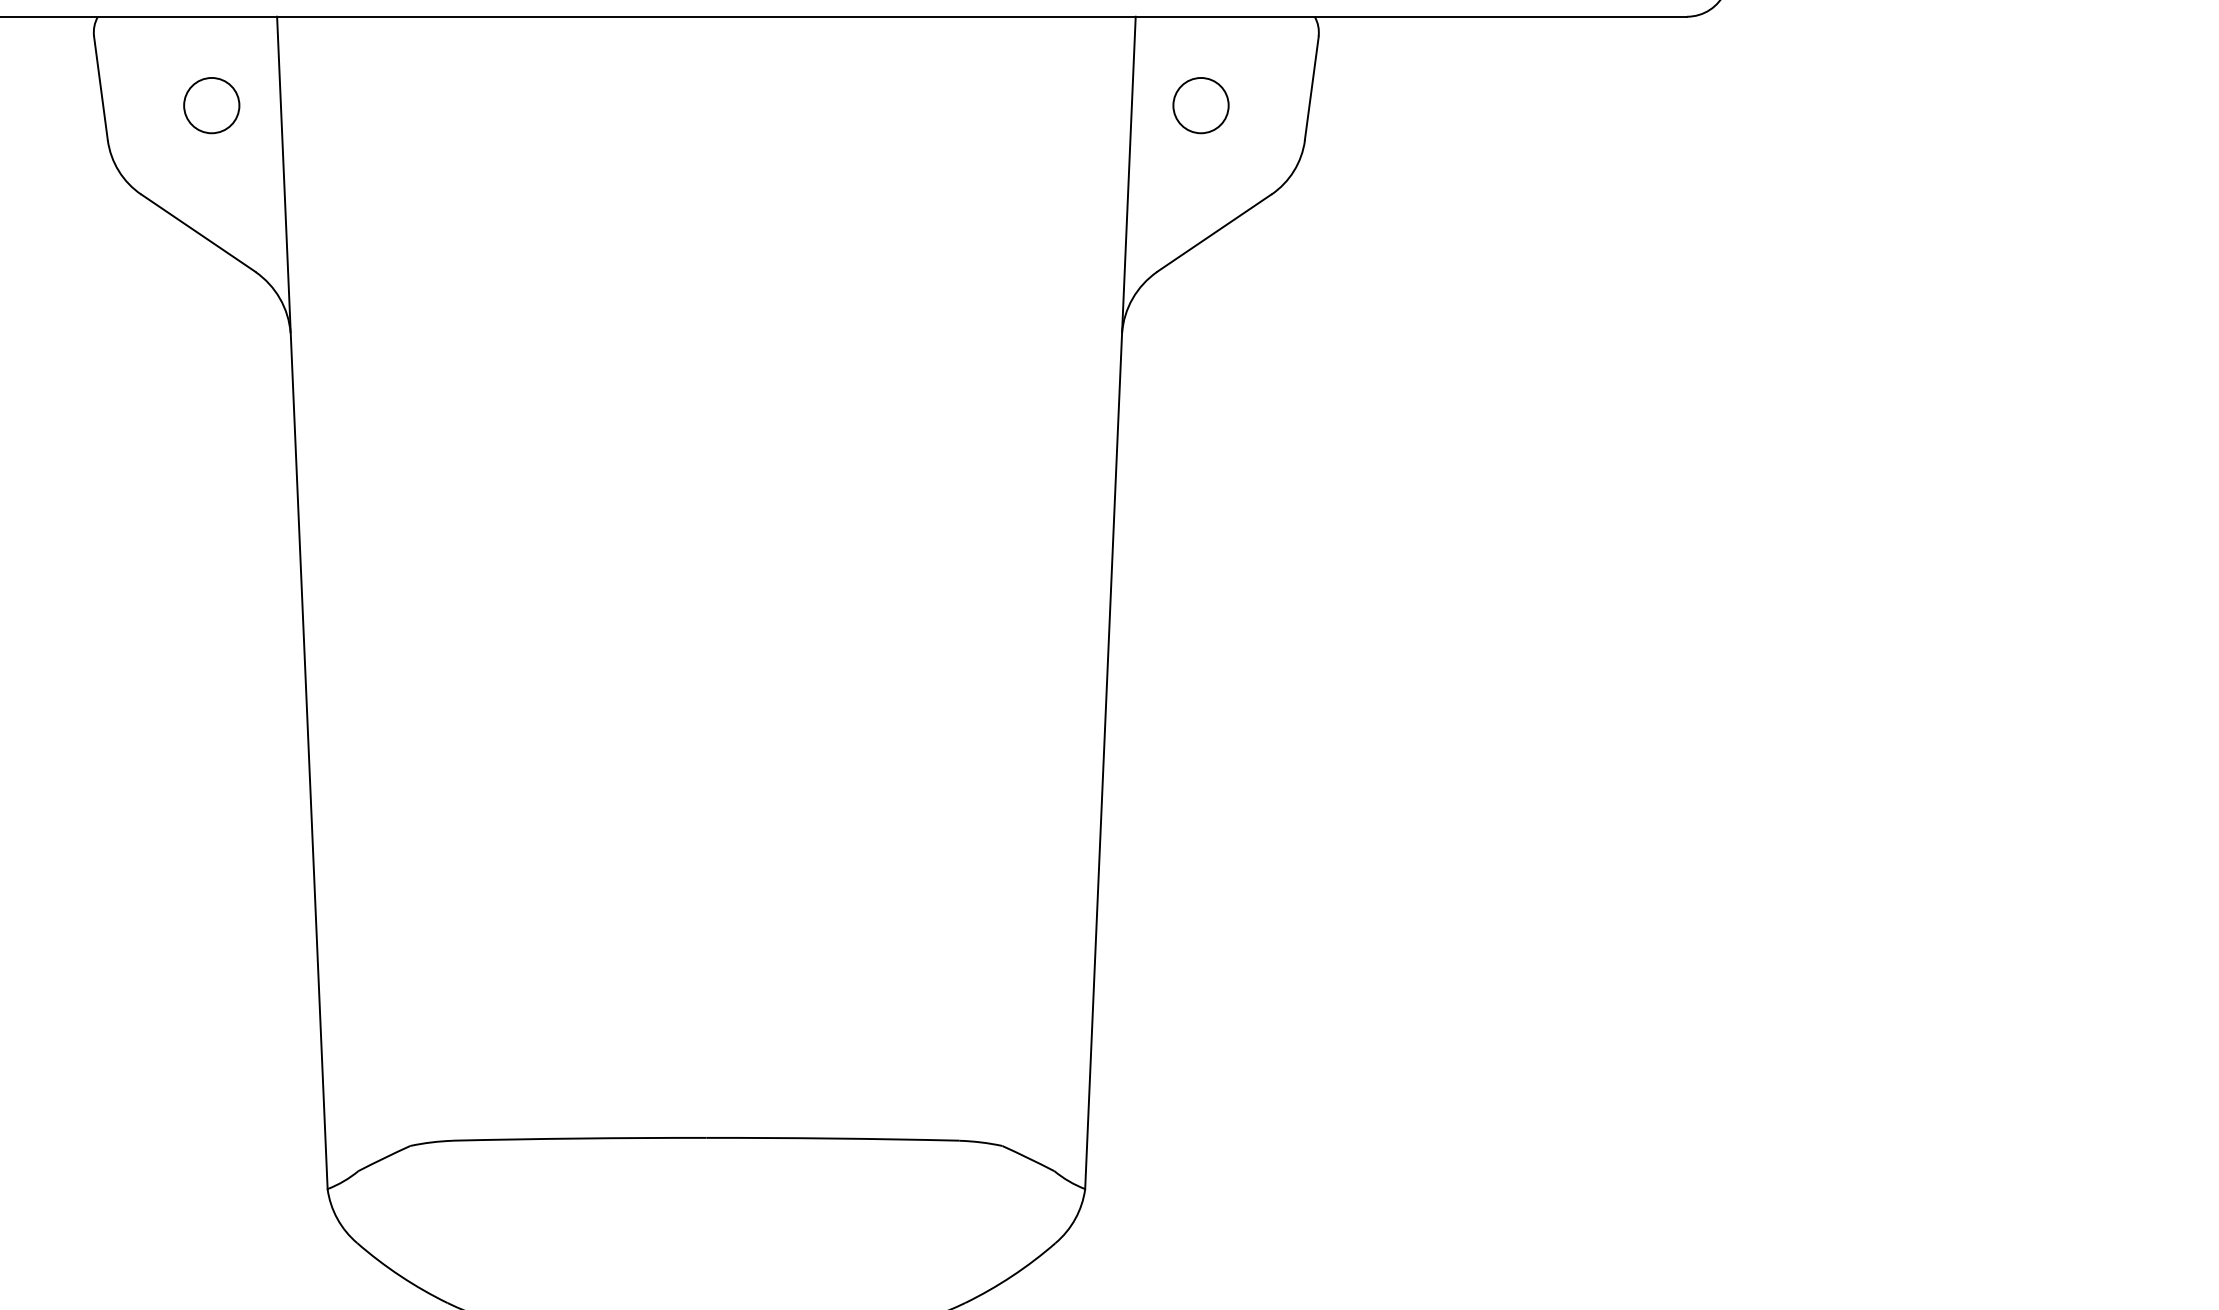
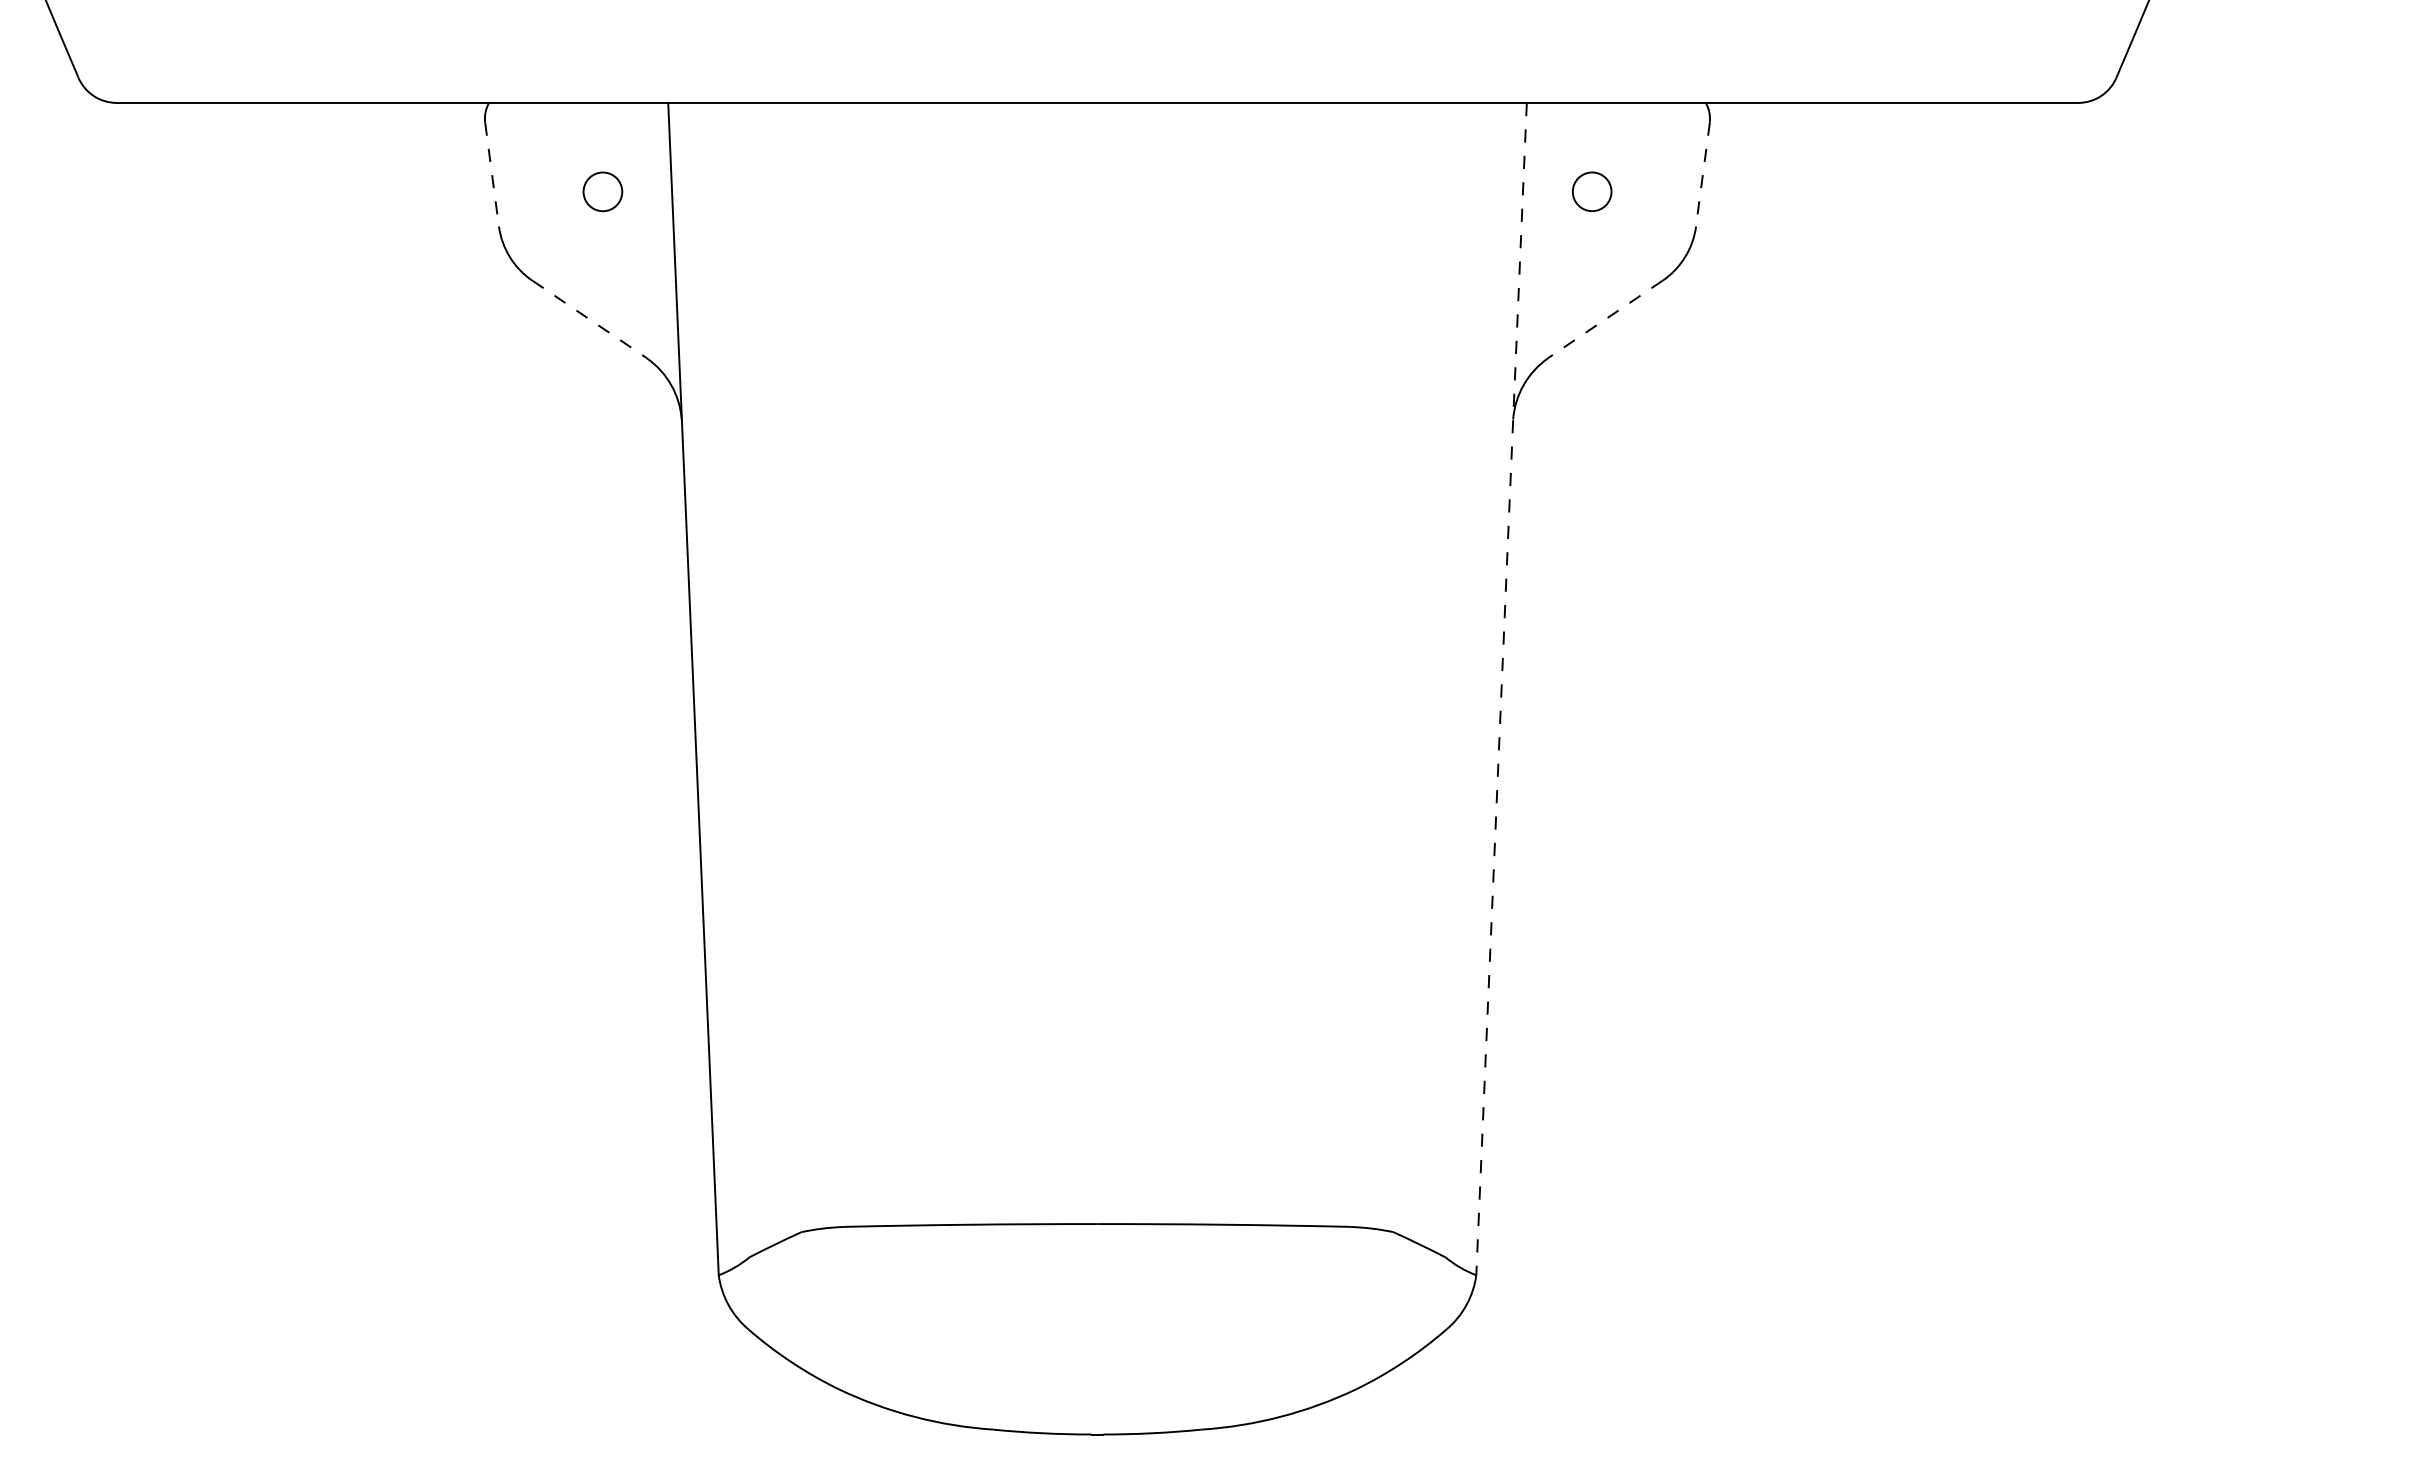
line: (101, 89) -> (492, 175), solid -> dashed
line: (1311, 89) -> (1702, 175), solid -> dashed
circle: (211, 105) -> (602, 191), size x0.7
circle: (1200, 105) -> (1591, 191), size x0.7
line: (198, 233) -> (589, 319), solid -> dashed
line: (1214, 233) -> (1605, 319), solid -> dashed
line: (1110, 603) -> (1501, 689), solid -> dashed

